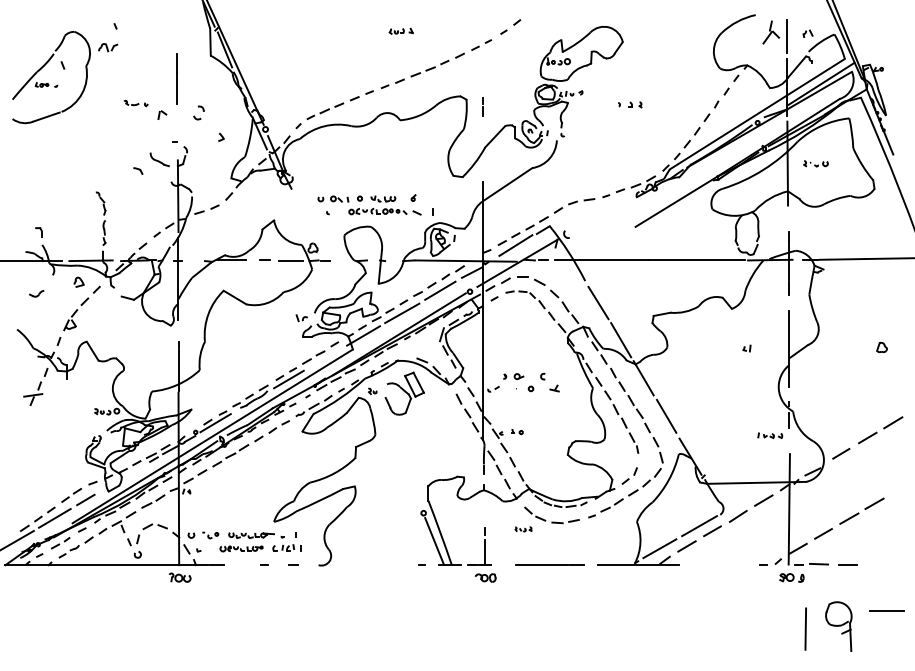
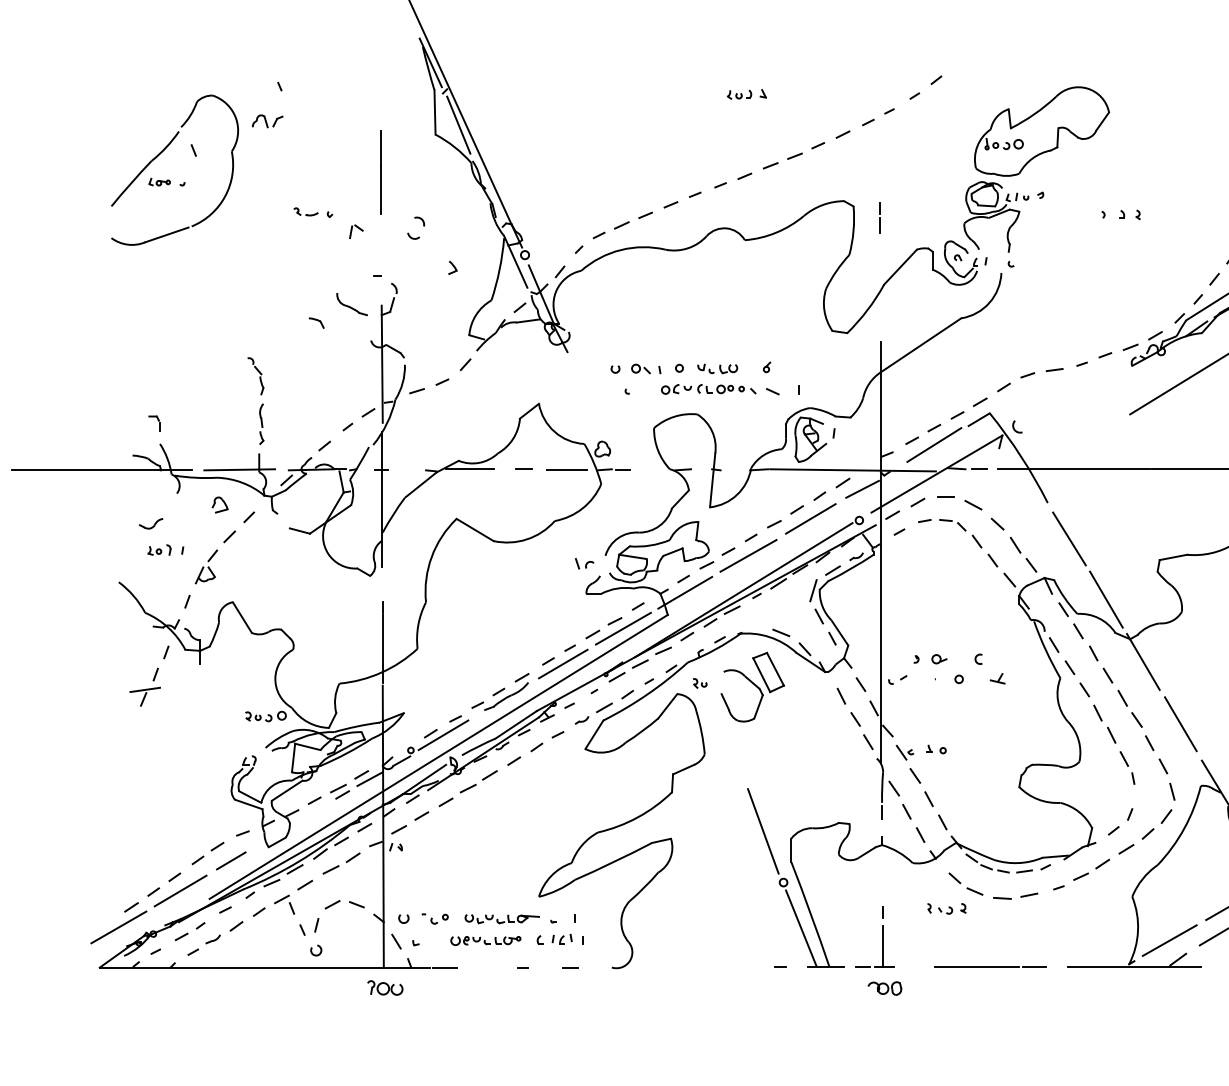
part: (45, 309) -> (165, 549), added
line: (325, 357) -> (623, 627), added
line: (410, 481) -> (762, 830), added
part: (523, 529) -> (946, 909), size x1.43

